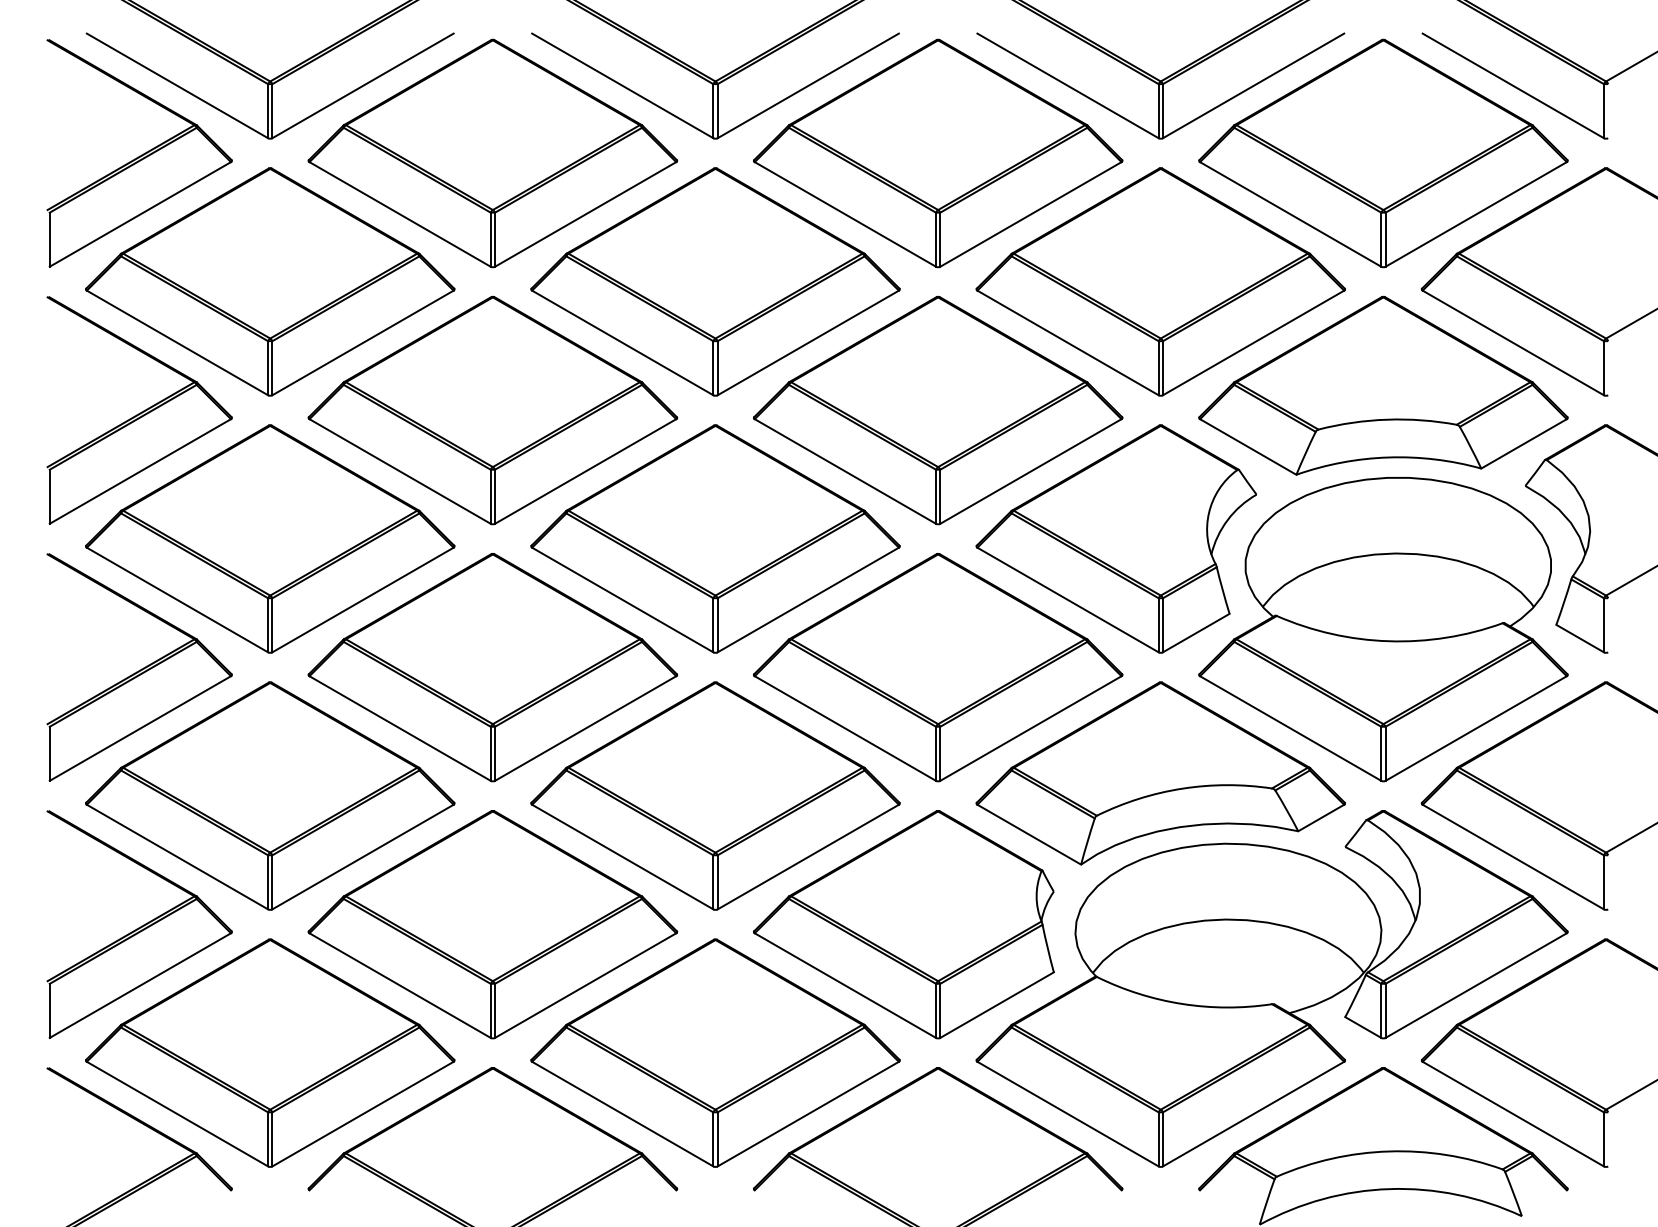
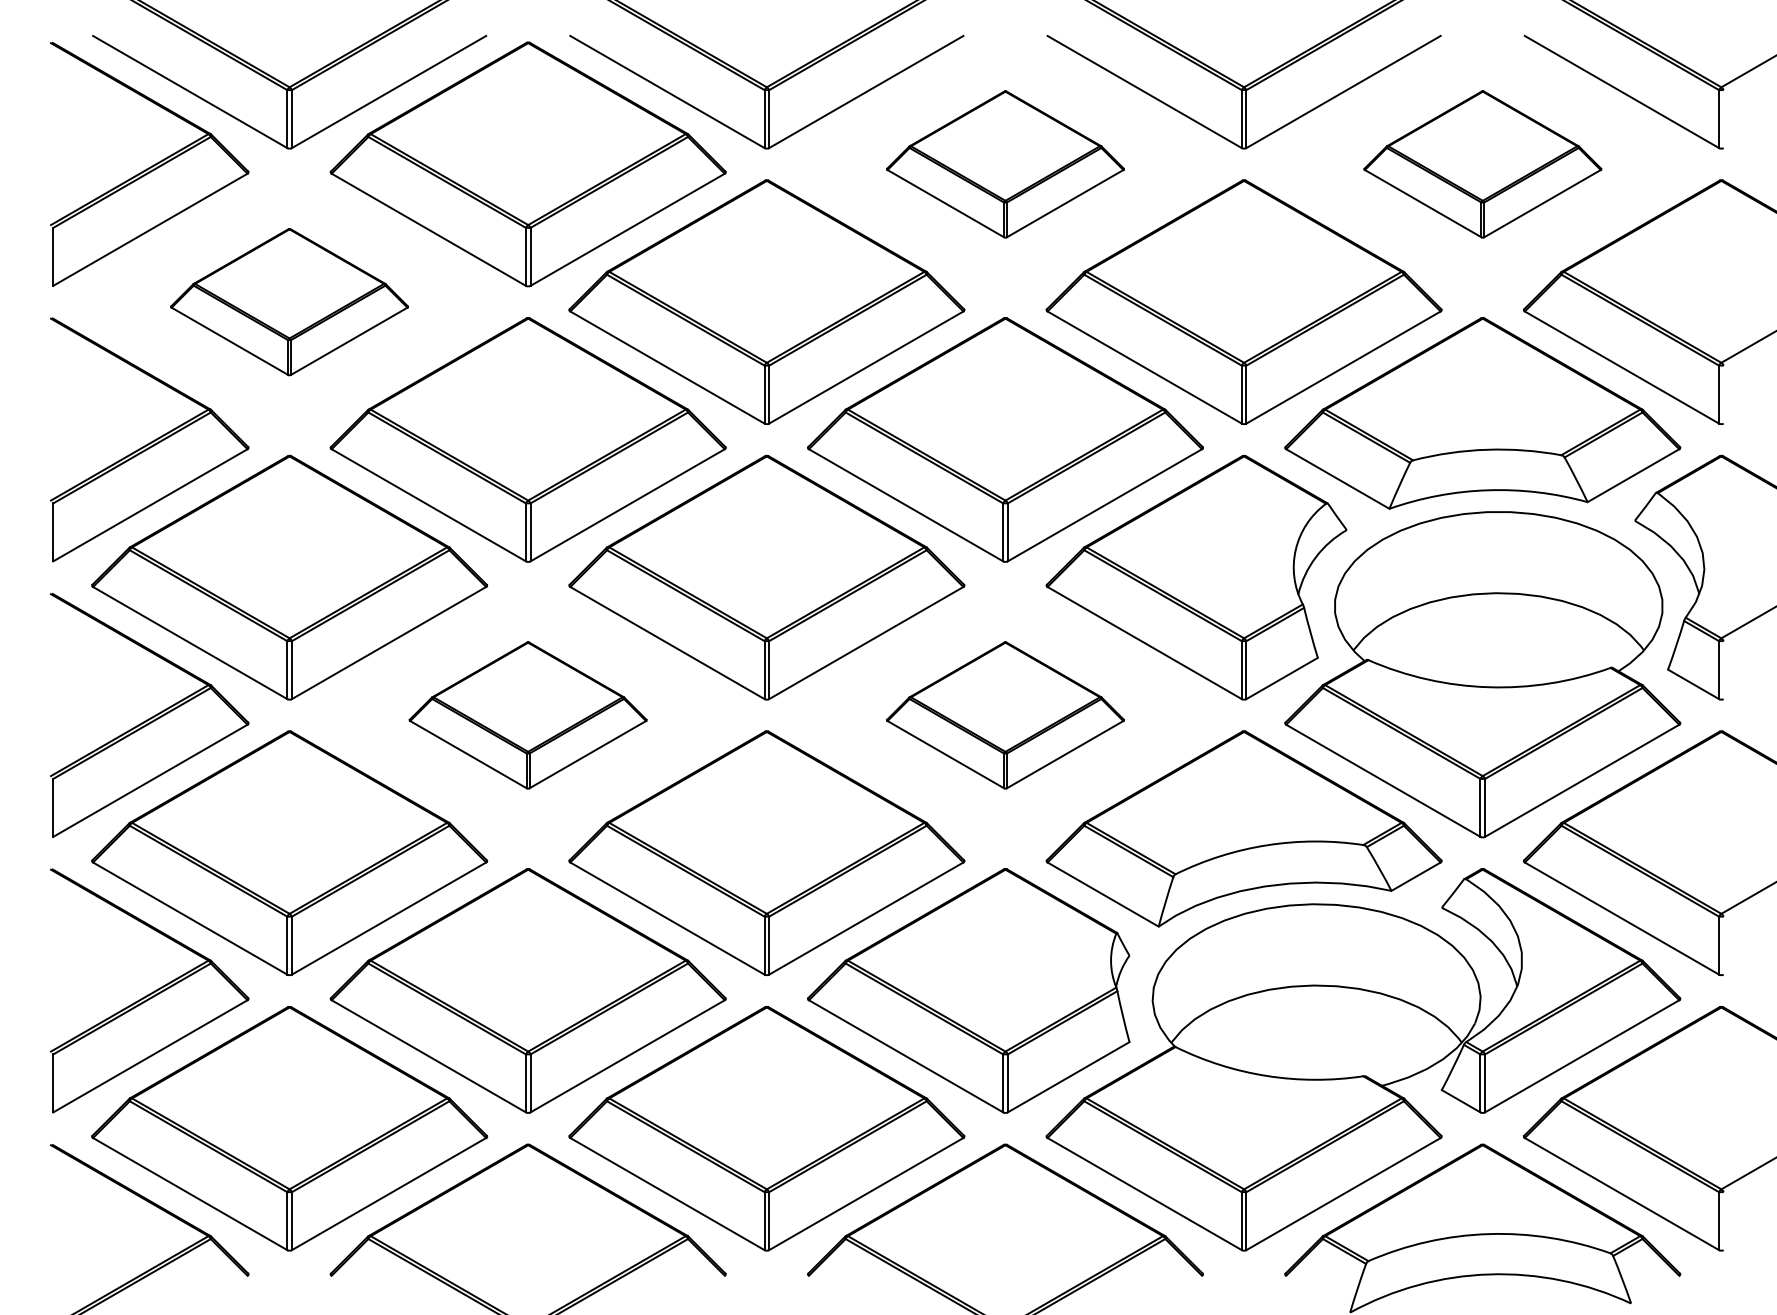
part: (938, 153) -> (1005, 164), size x0.6
part: (1383, 153) -> (1482, 164), size x0.6
part: (270, 281) -> (289, 301), size x0.6
part: (492, 667) -> (527, 715), size x0.6
part: (938, 667) -> (1005, 715), size x0.6

